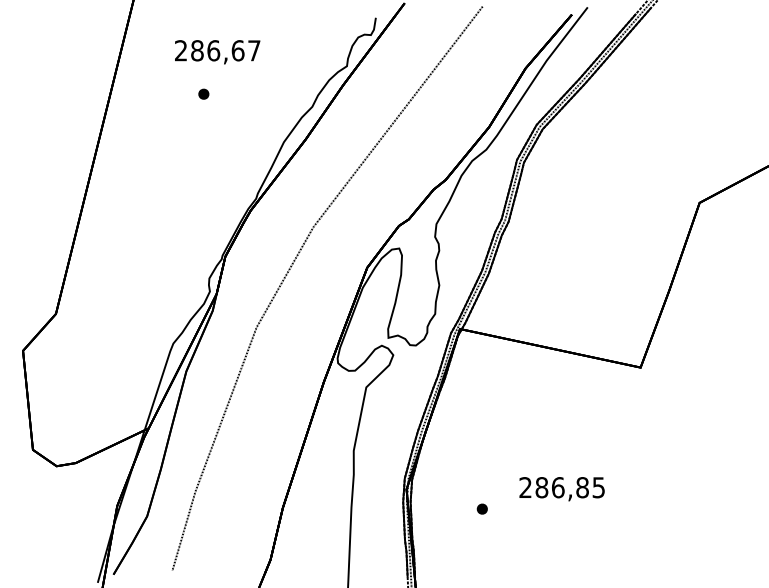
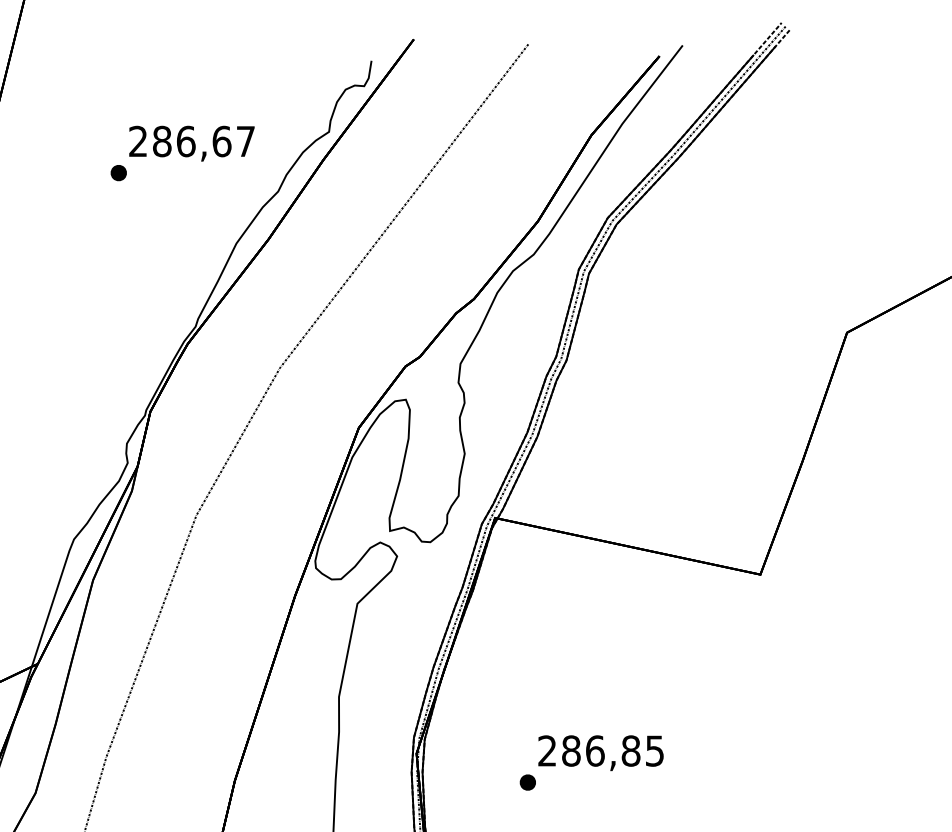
text: (217, 52) -> (191, 144), moved
text: (561, 489) -> (600, 753), moved

